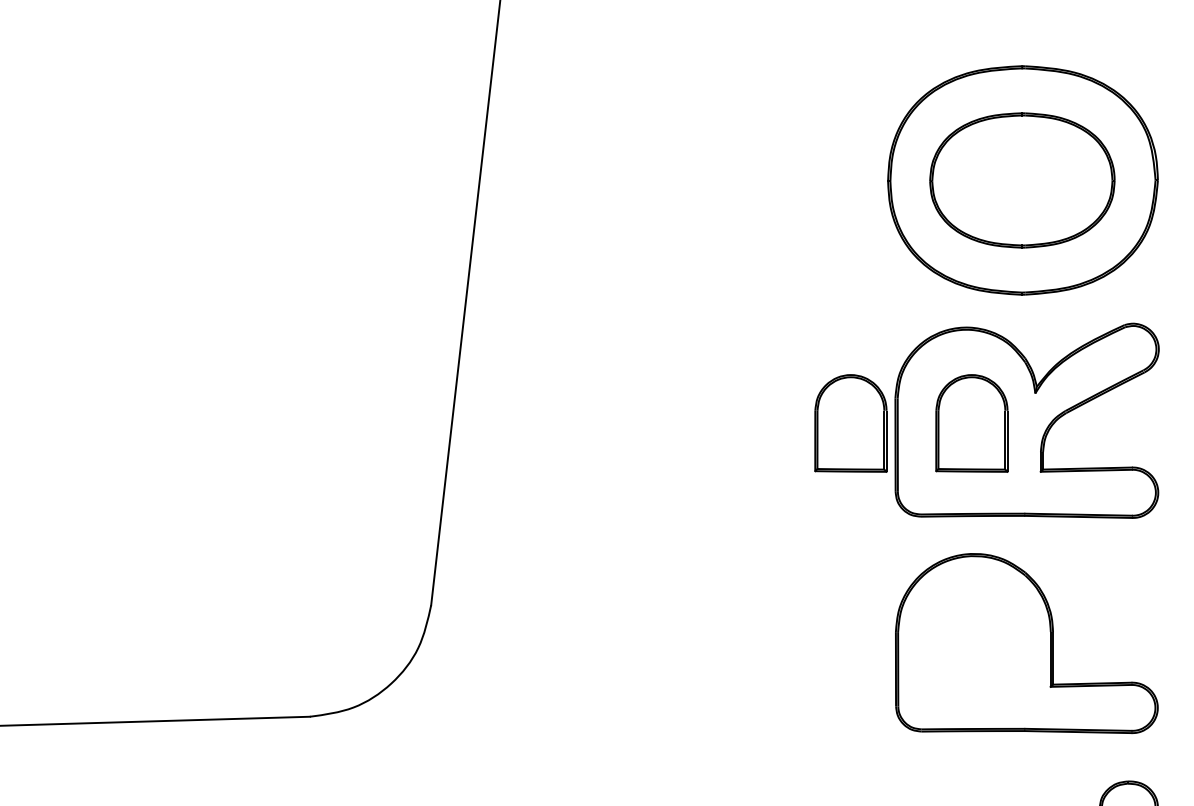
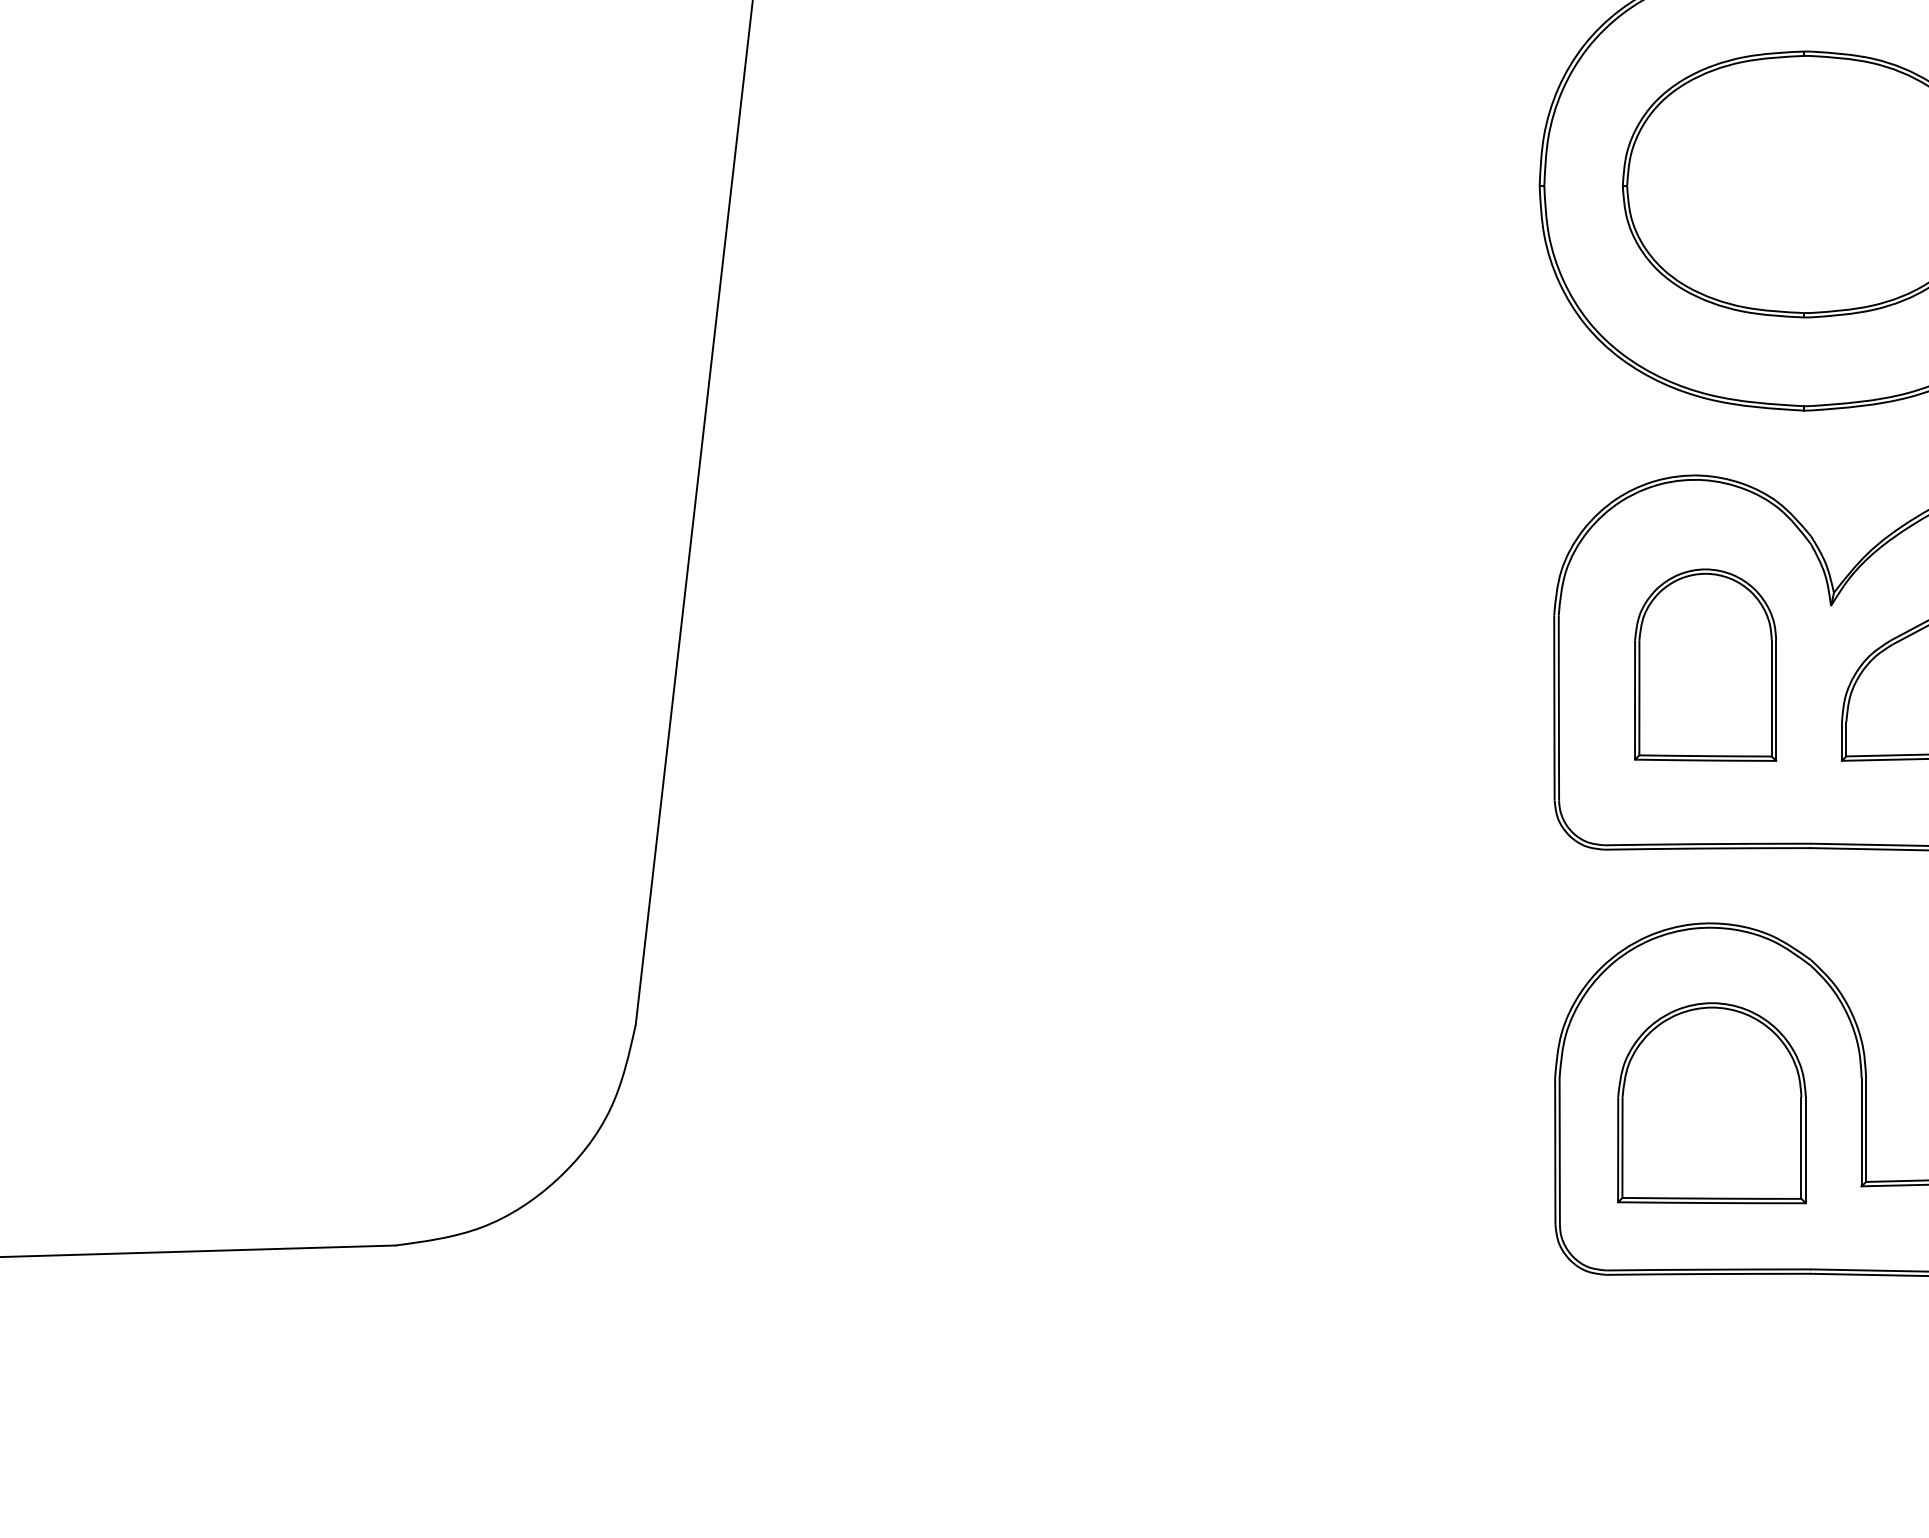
part: (850, 423) -> (1465, 665), removed
part: (974, 644) -> (1710, 1102), added

